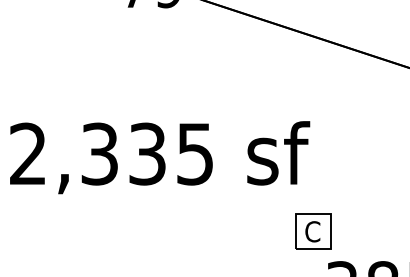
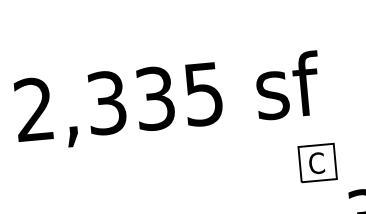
part: (313, 231) -> (317, 162), moved

